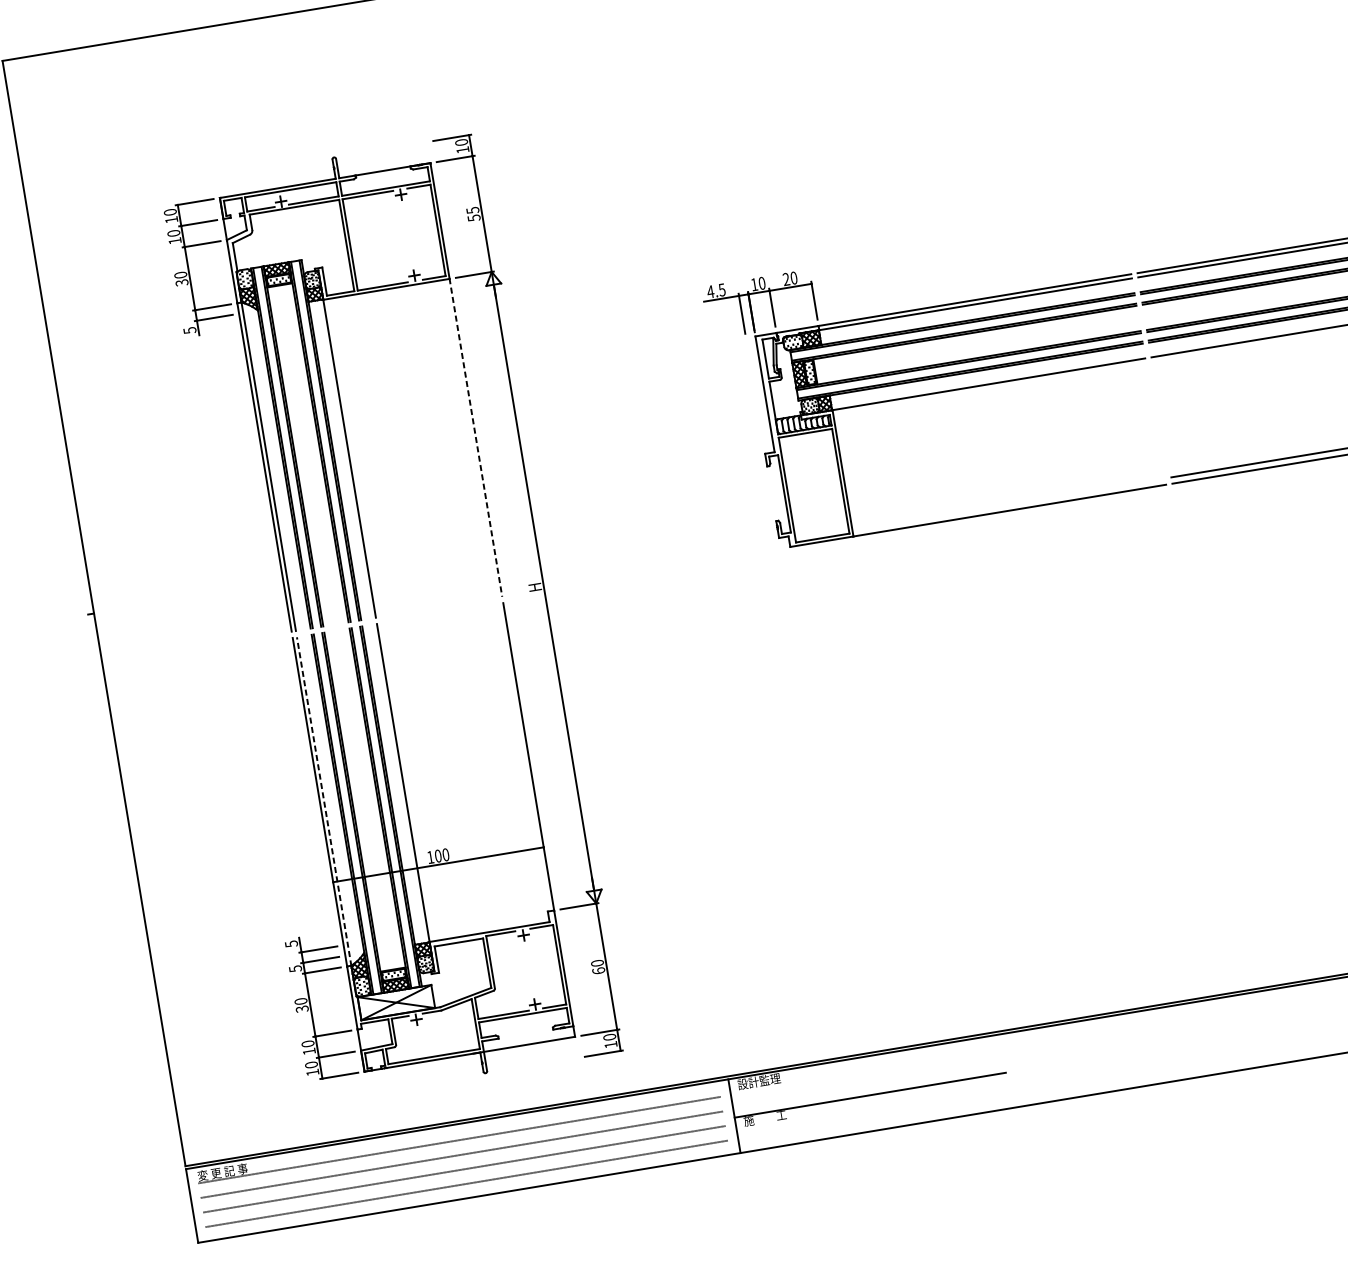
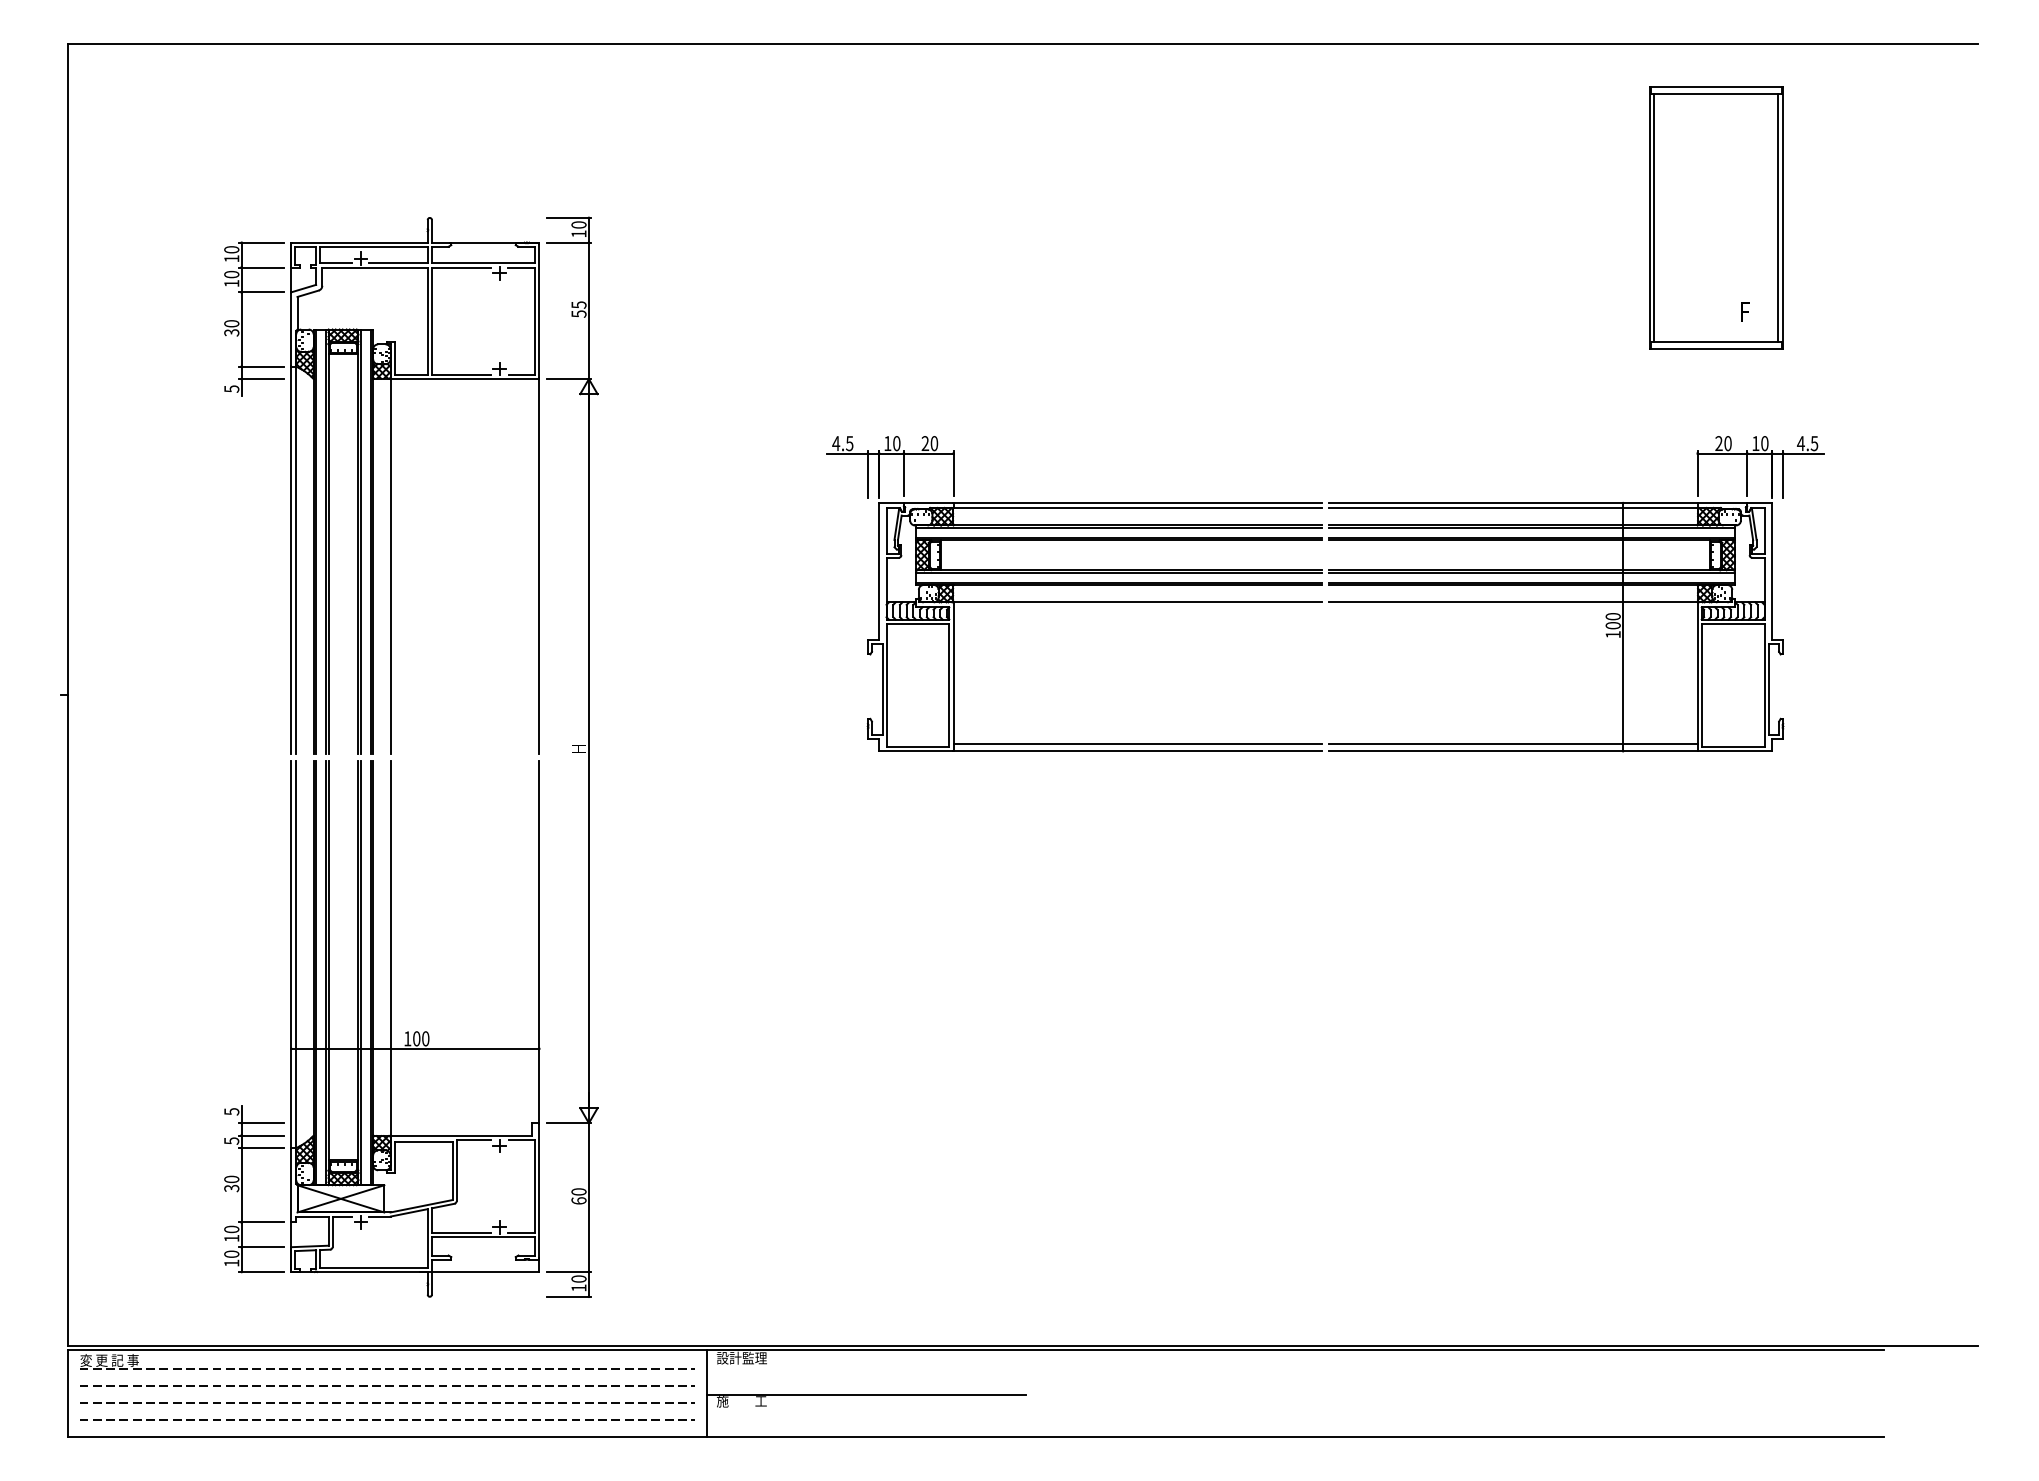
line: (476, 437) -> (539, 566), dashed -> solid
line: (1008, 504) -> (1137, 743), added
line: (324, 801) -> (296, 954), dashed -> solid

